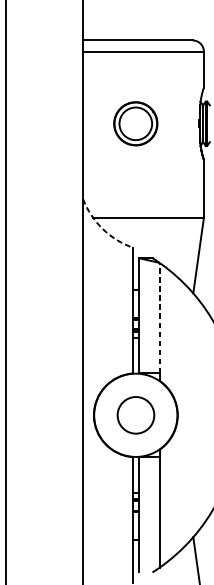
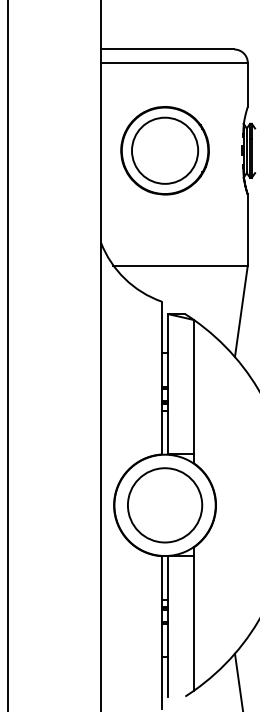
part: (135, 123) -> (164, 150), size x1.67
arc: (102, 228) -> (124, 278), dashed -> solid
line: (160, 317) -> (194, 386), dashed -> solid
circle: (136, 415) -> (165, 505), size x1.67

